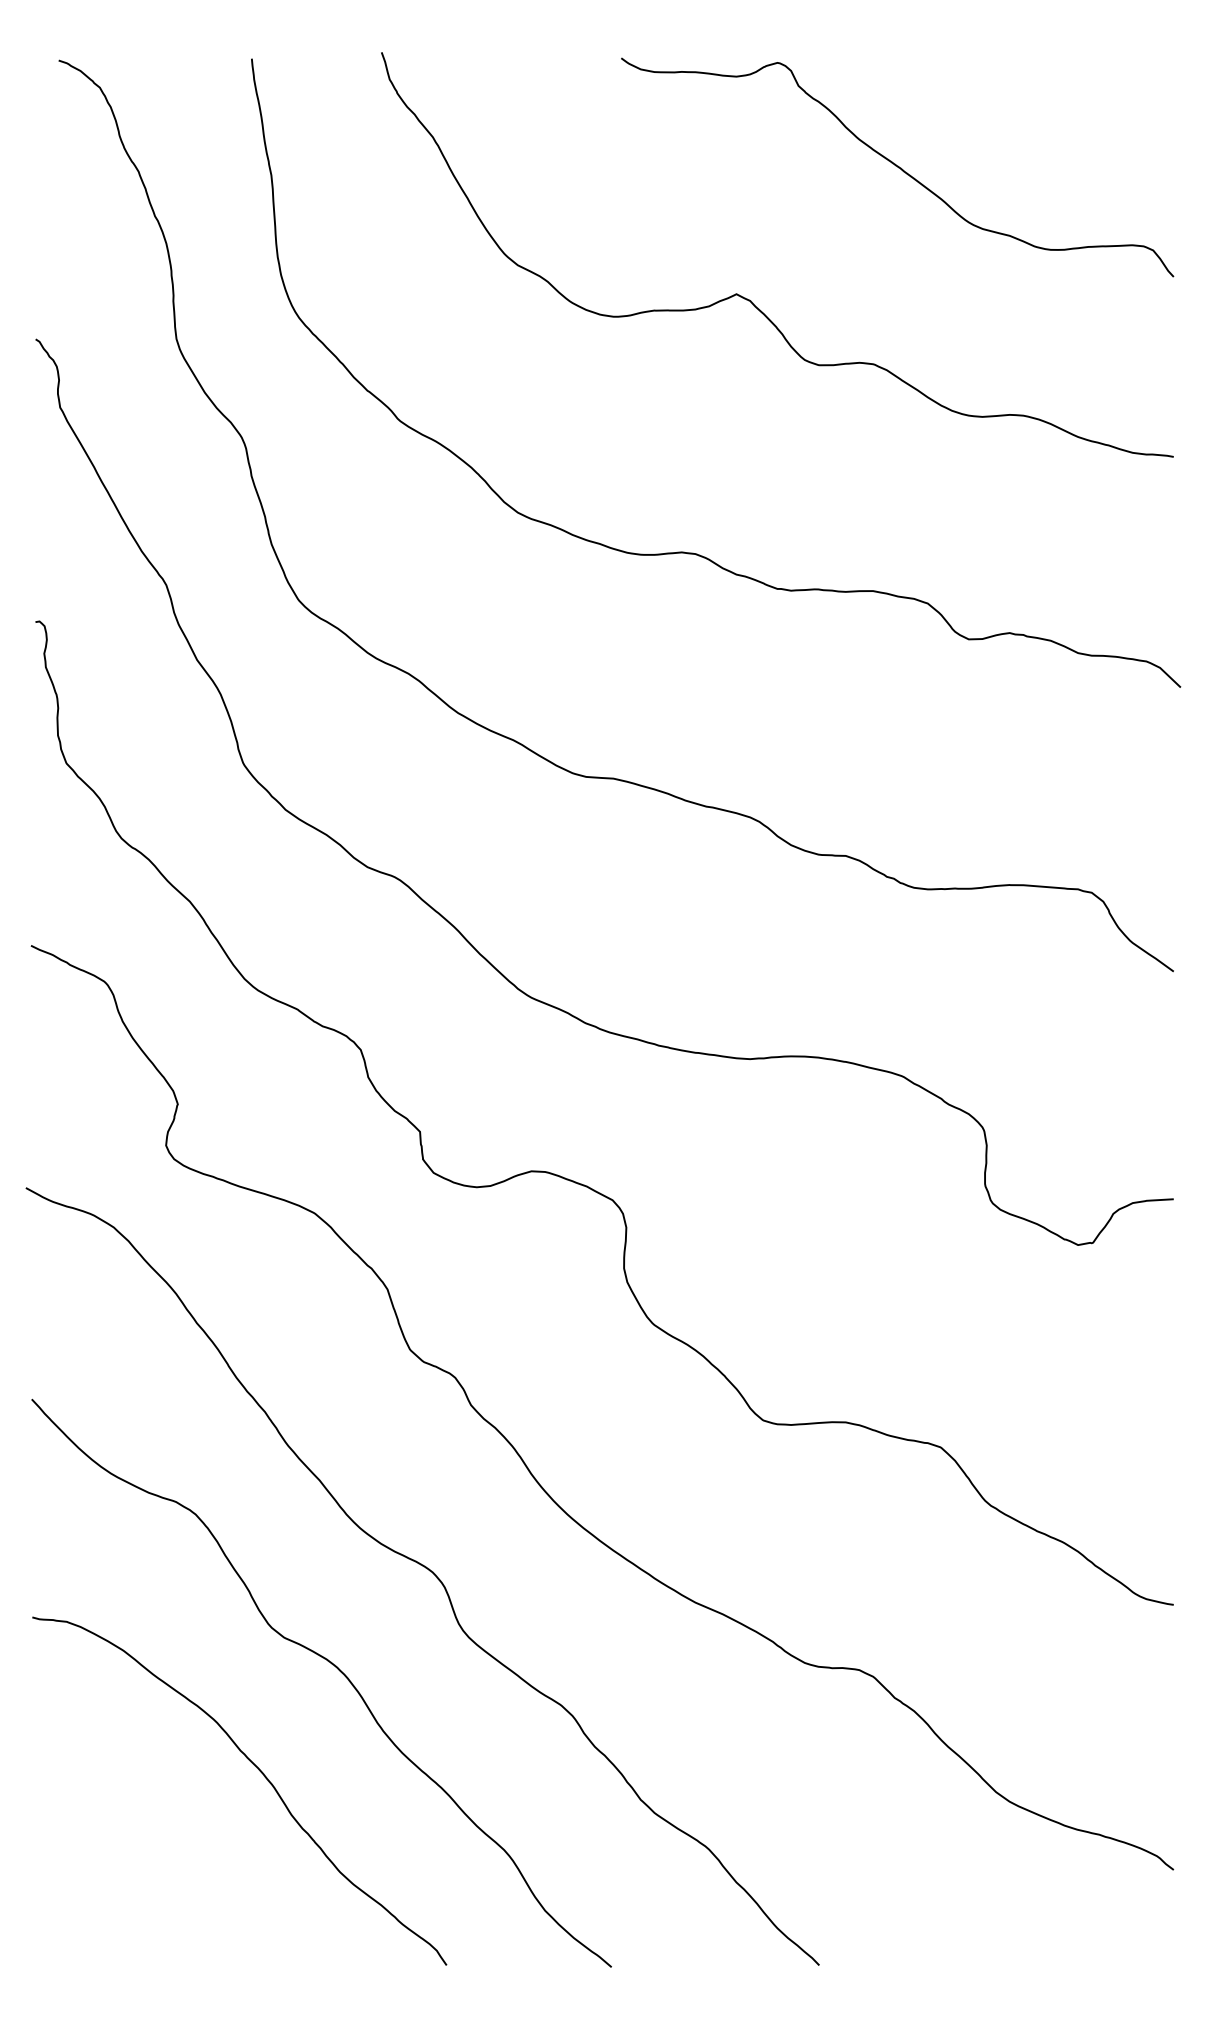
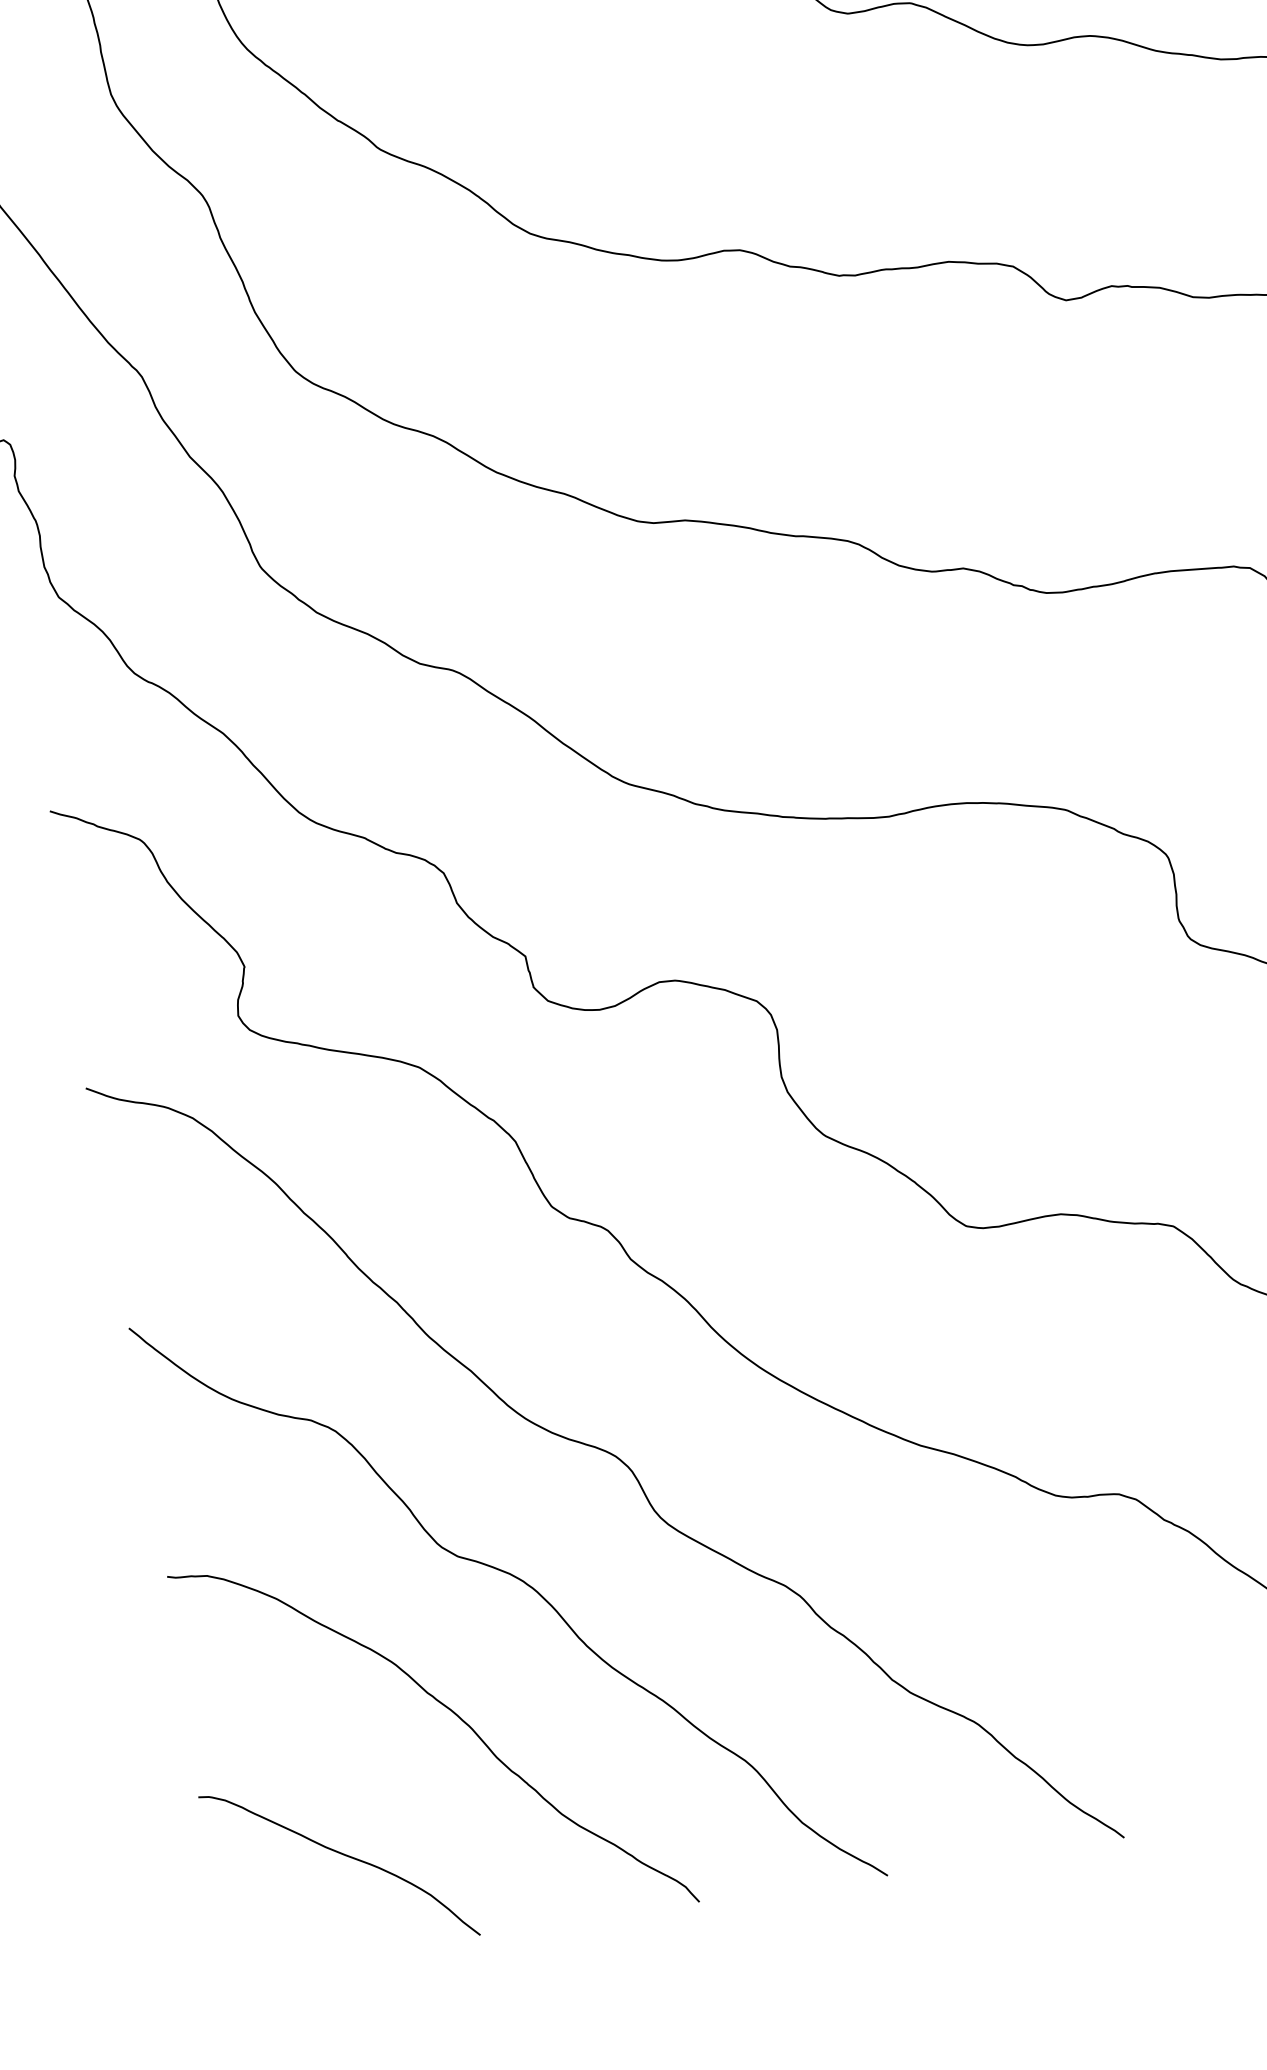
curve: (147, 1879) -> (343, 1855), added

